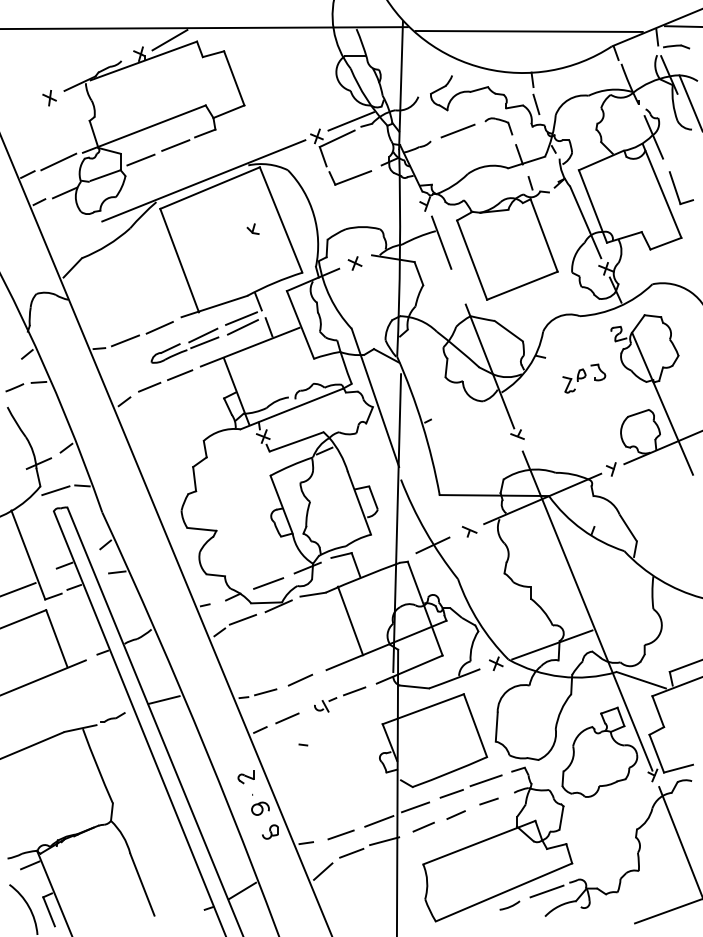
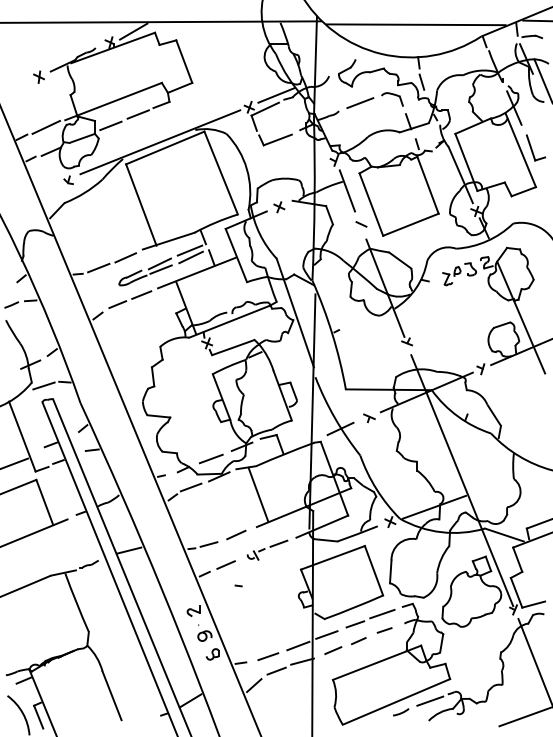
part: (252, 228) -> (68, 179), moved
line: (459, 285) -> (361, 224), added
part: (584, 378) -> (459, 274), moved
line: (350, 620) -> (258, 494), moved

